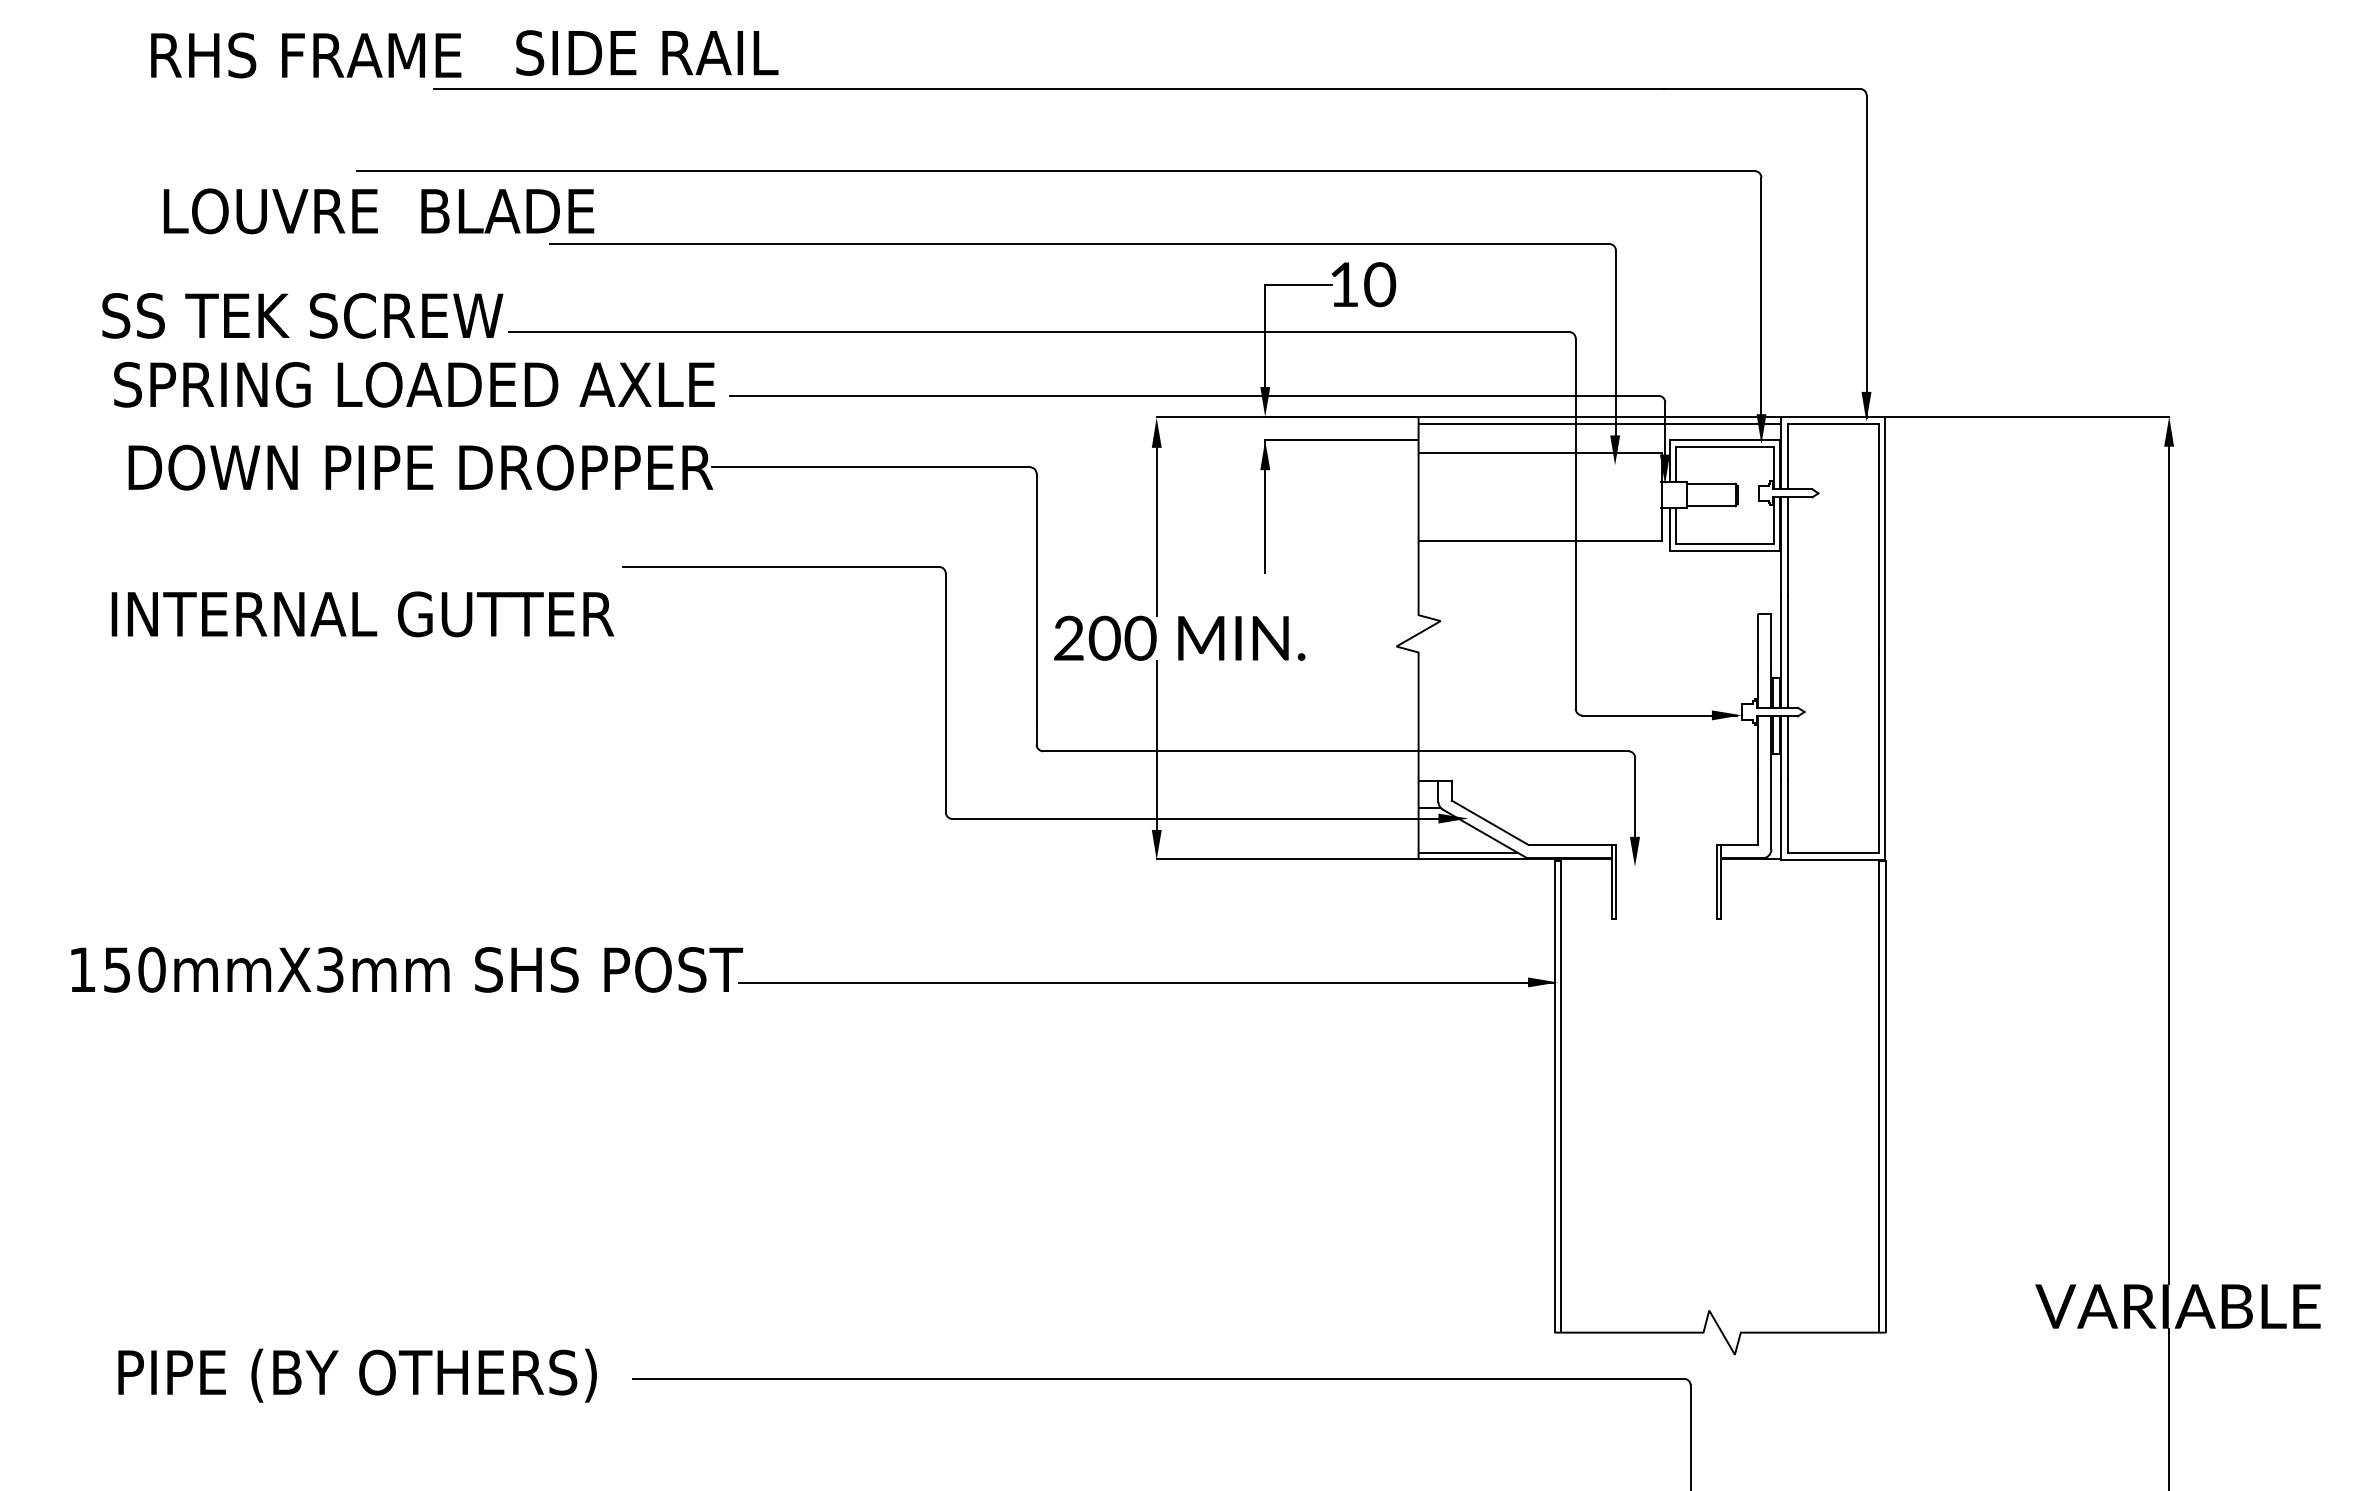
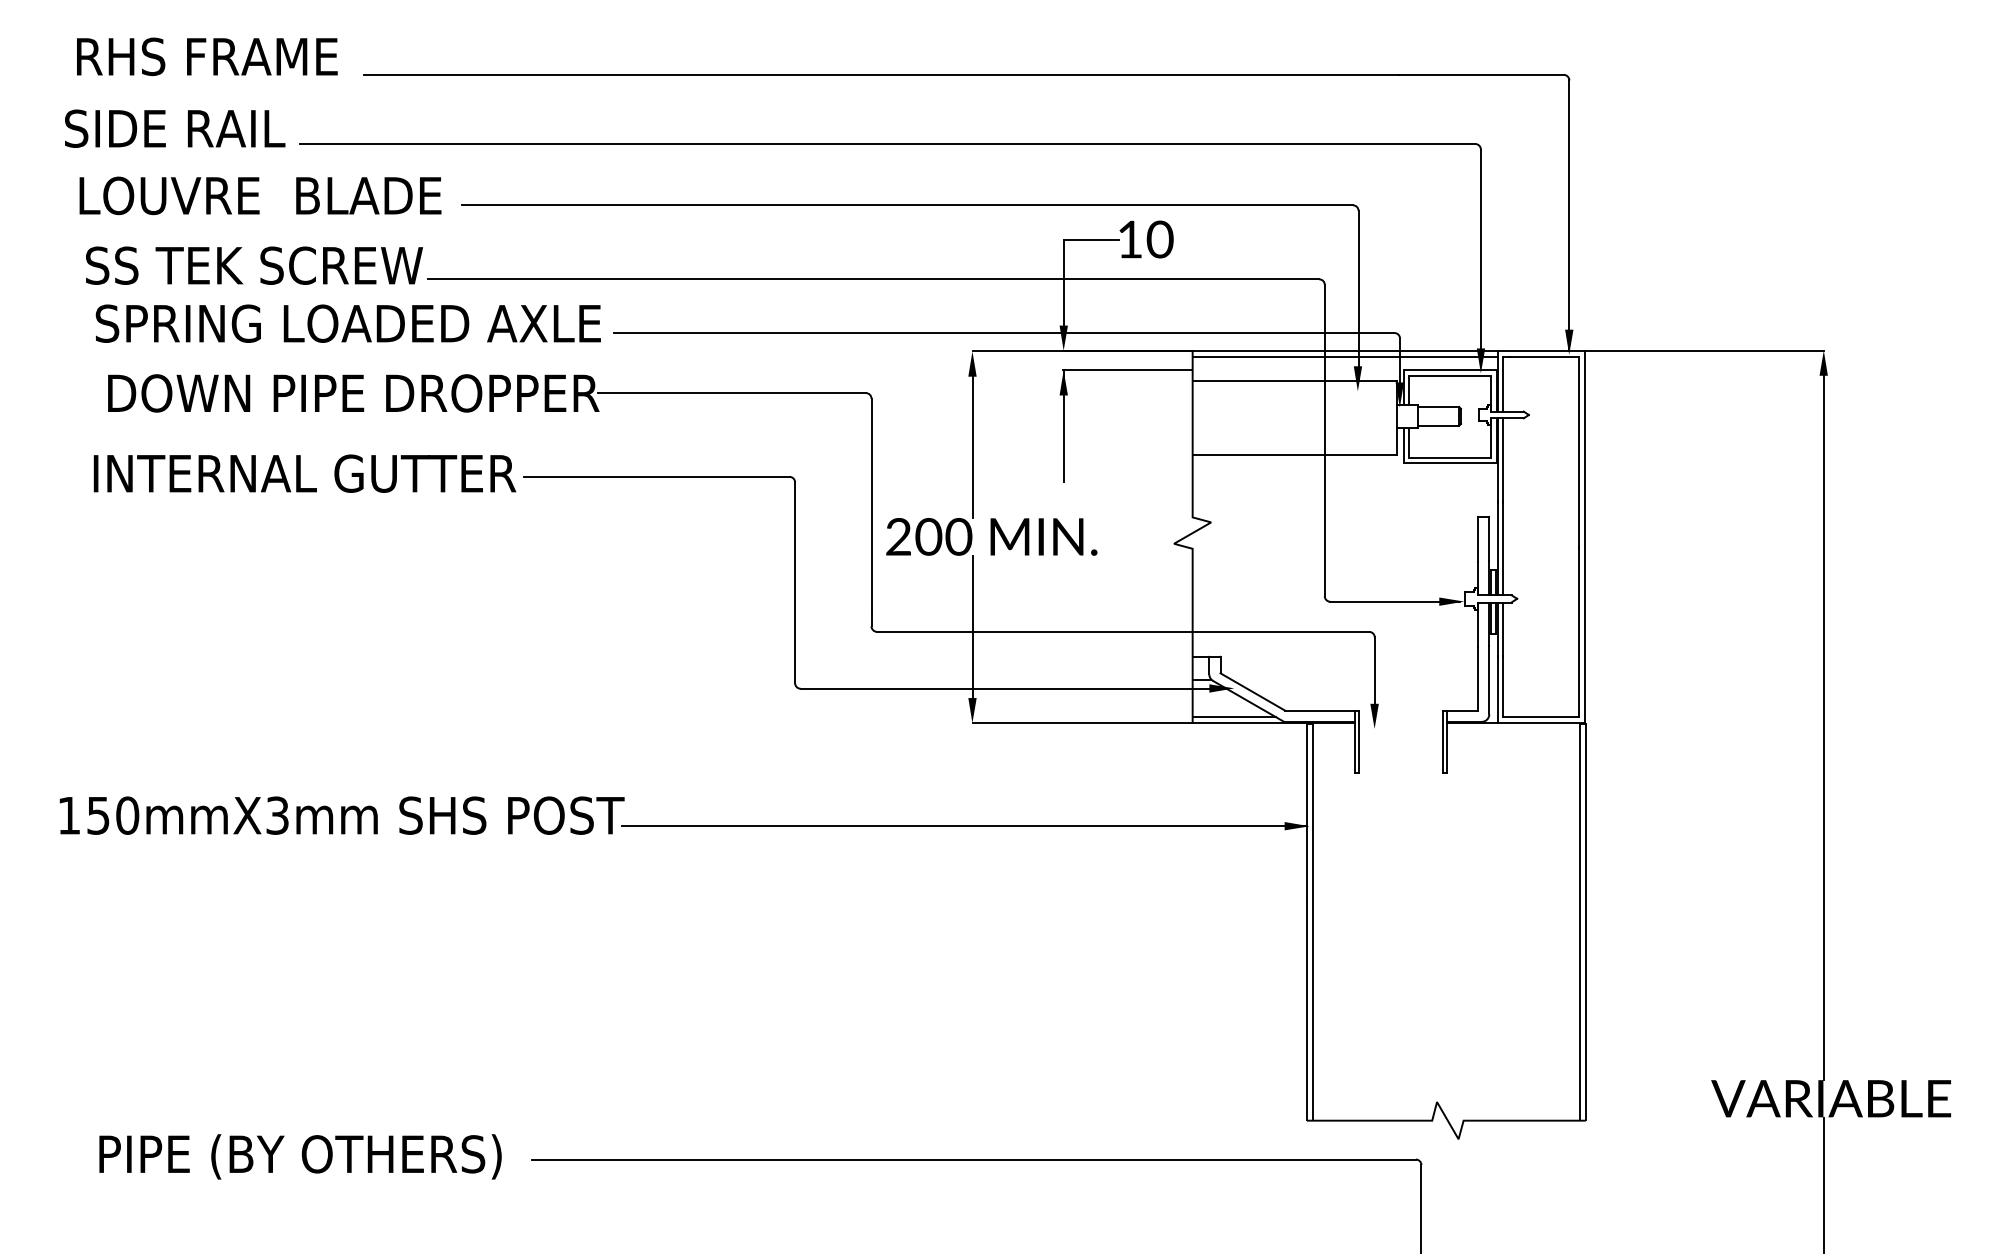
text: (647, 52) -> (175, 128), moved
text: (306, 55) -> (207, 56), moved
text: (378, 210) -> (260, 195), moved
text: (362, 614) -> (304, 473), moved

